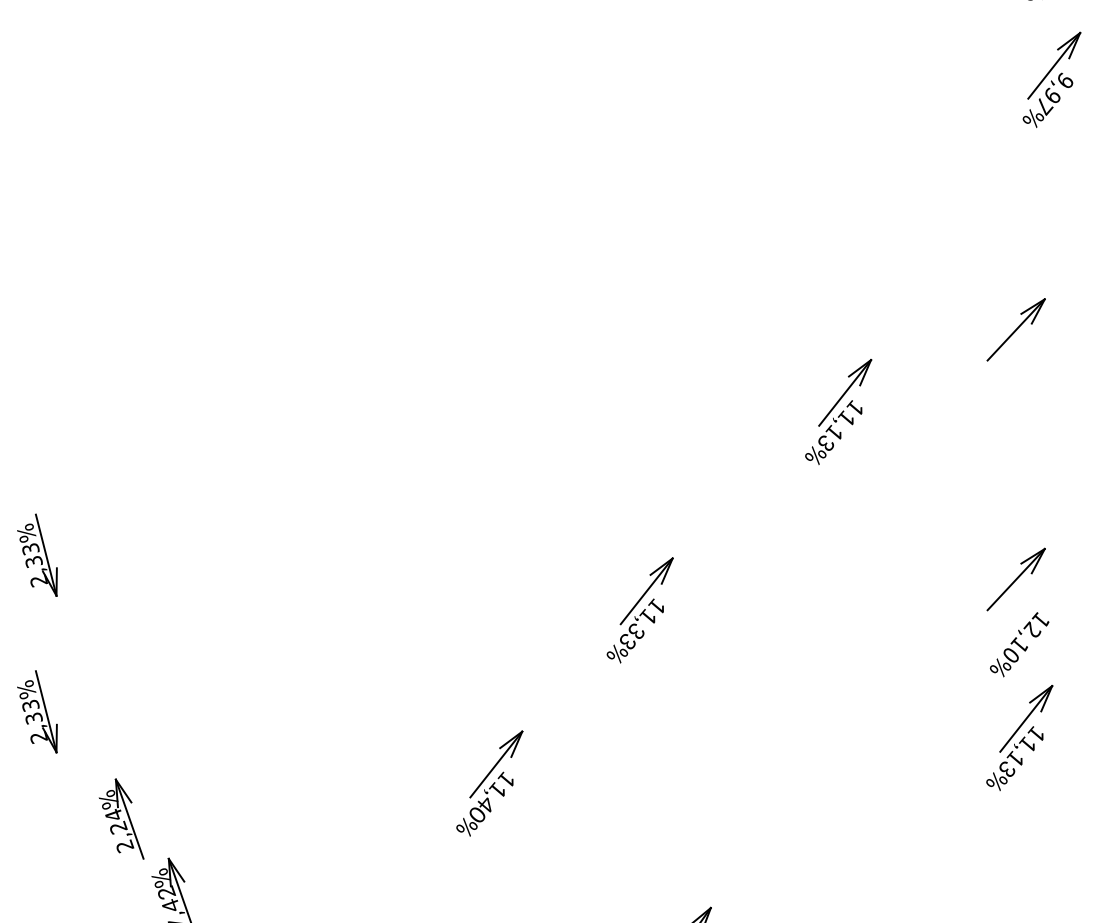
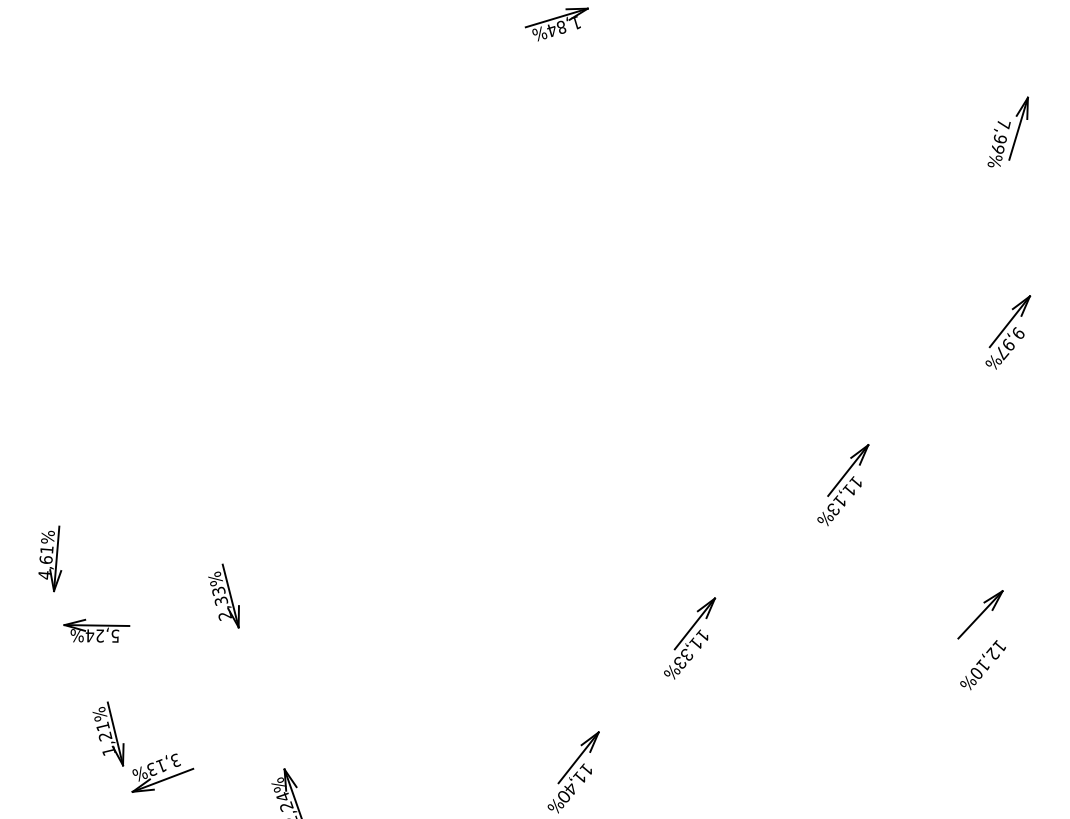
part: (1052, 79) -> (1008, 332), moved
part: (1016, 329) -> (980, 421), removed
part: (36, 711) -> (223, 716), removed
part: (1020, 738) -> (983, 737), removed

